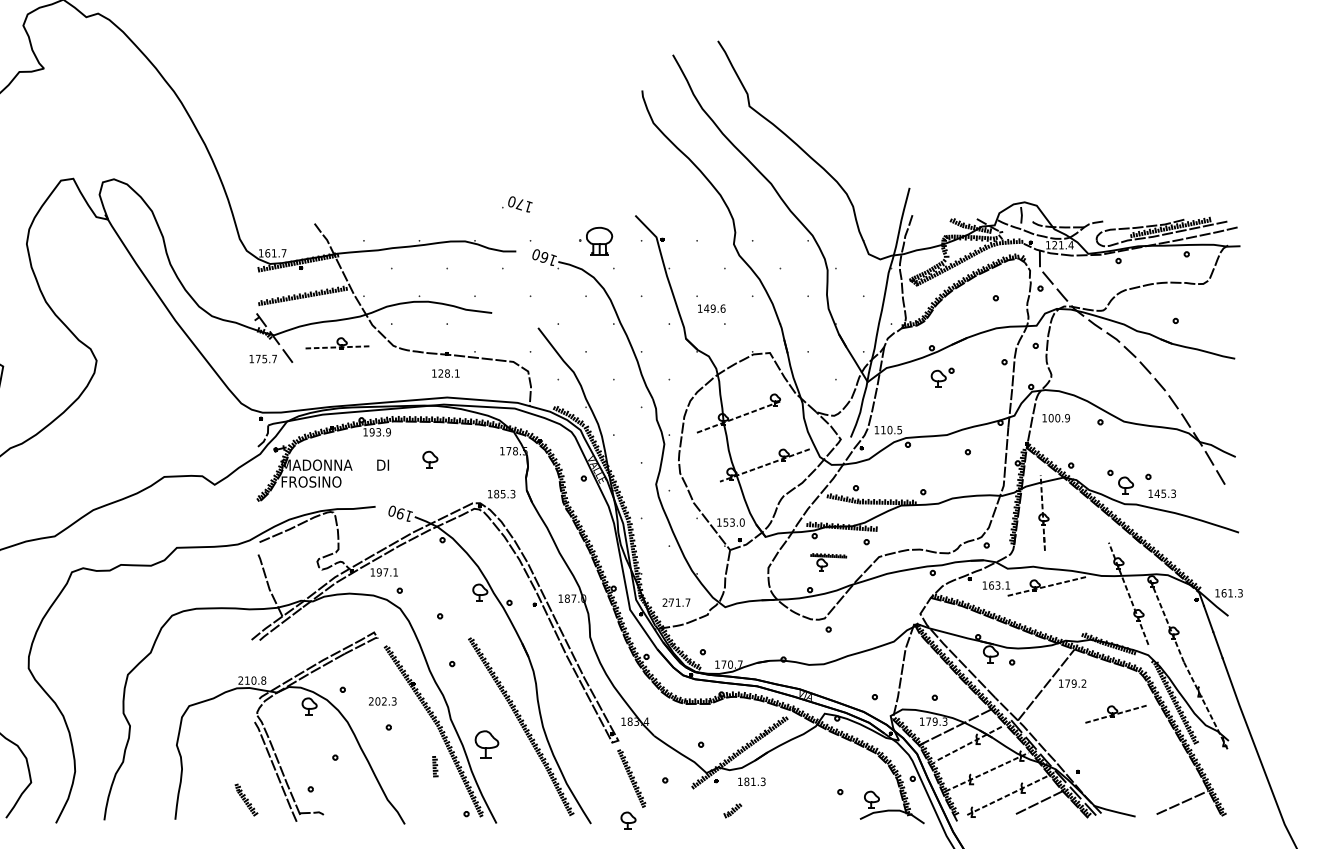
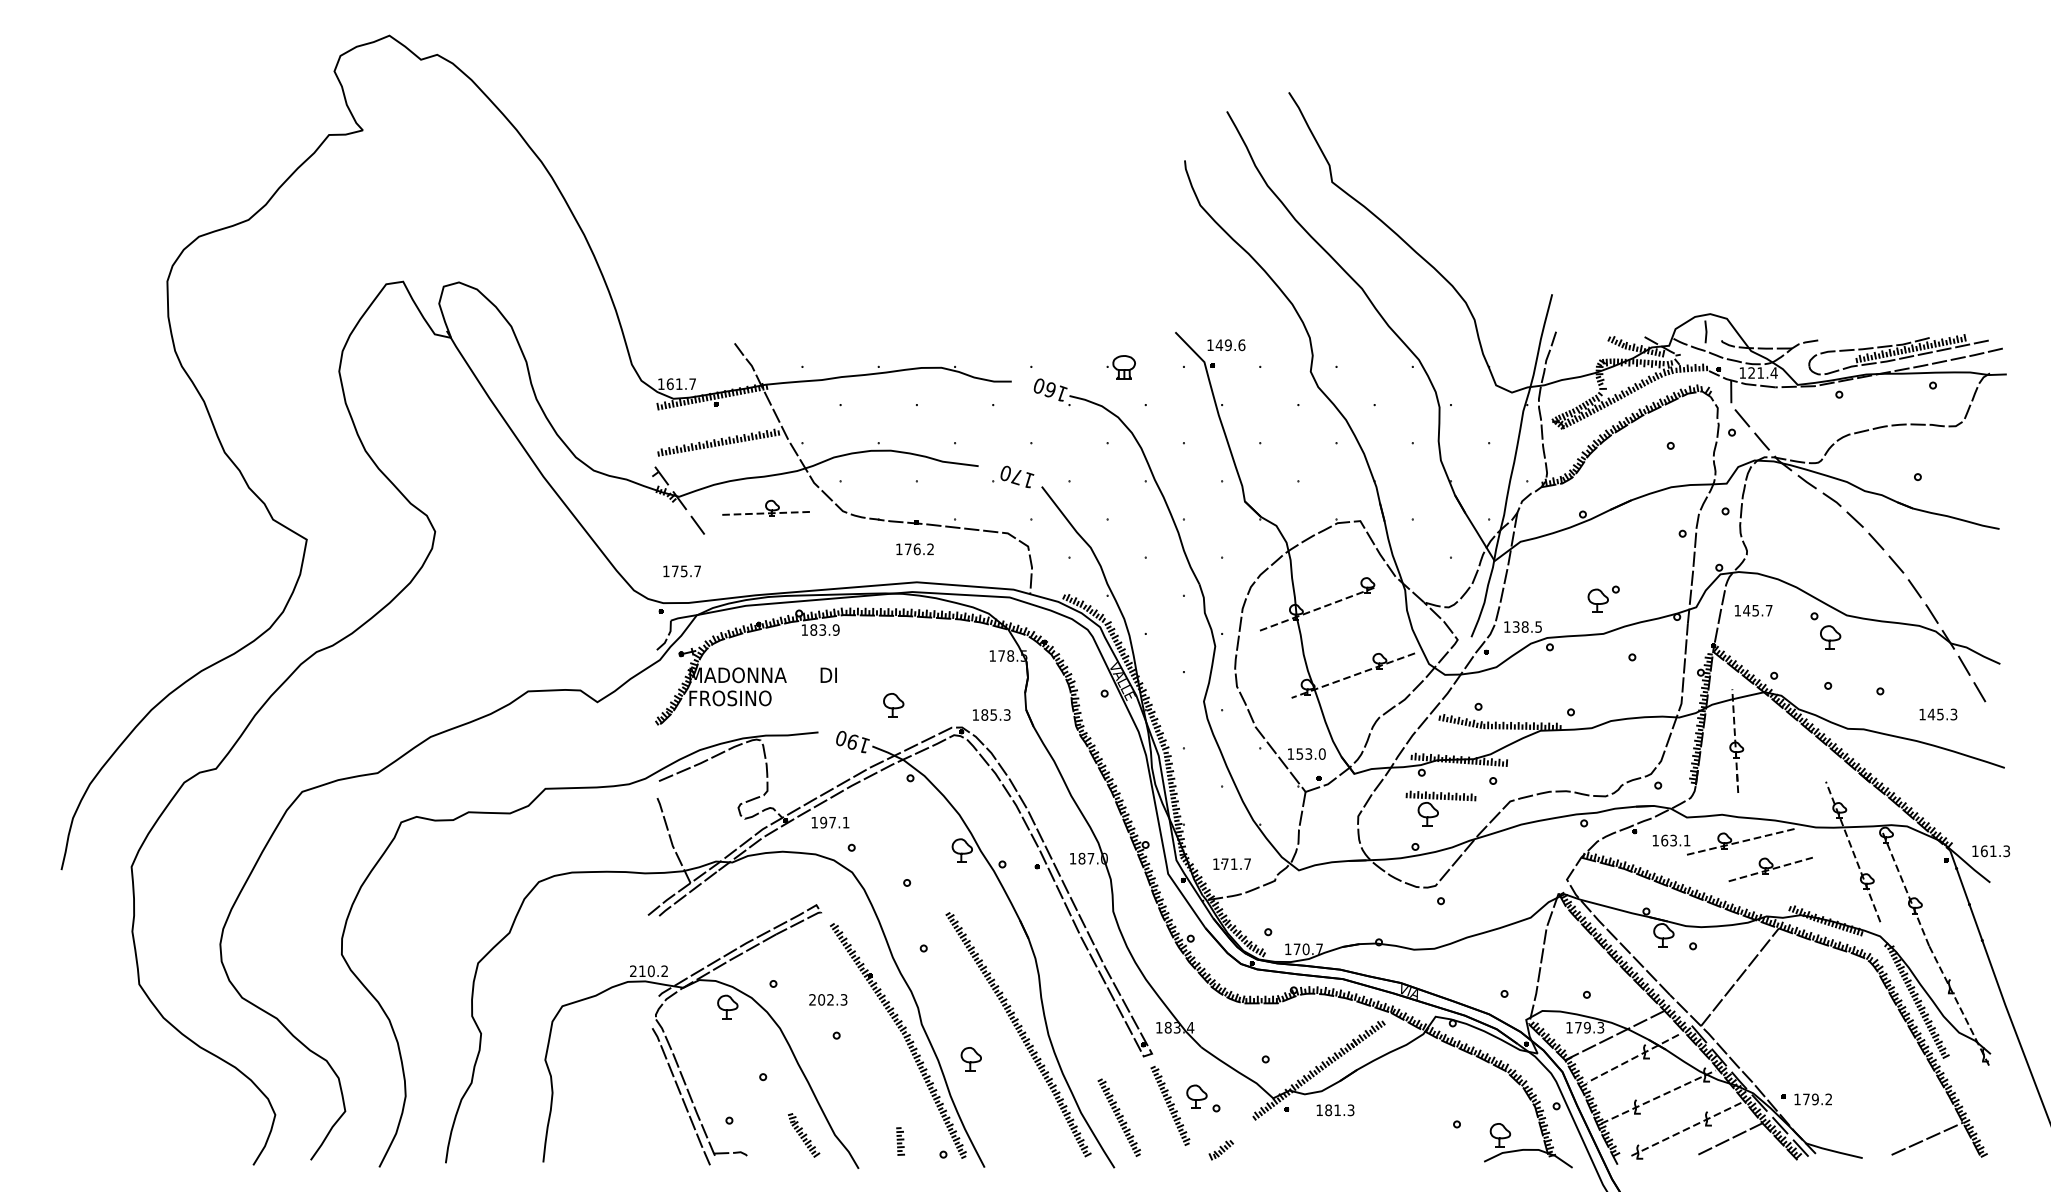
text: (517, 204) -> (1013, 476), moved
part: (595, 241) -> (1120, 367), size x0.62
text: (711, 308) -> (1226, 345), moved
text: (262, 359) -> (681, 571), moved
text: (448, 373) -> (918, 549), 128.1 -> 176.2
part: (942, 377) -> (1603, 598), moved
text: (1059, 418) -> (1757, 610), 100.9 -> 145.7
text: (886, 429) -> (1520, 626), 110.5 -> 138.5
text: (371, 431) -> (813, 629), 193.9 -> 183.9
part: (430, 460) -> (893, 705), moved
part: (1125, 485) -> (1830, 637), moved
text: (1162, 493) -> (1938, 714), moved
part: (828, 562) -> (1440, 808), size x1.43
text: (664, 602) -> (1215, 863), 271.7 -> 171.7
text: (263, 680) -> (664, 971), 210.8 -> 210.2
text: (1072, 683) -> (1812, 1099), moved
part: (1115, 714) -> (1770, 869), moved
part: (486, 744) -> (970, 1059), size x0.62
part: (435, 766) -> (900, 1141), moved
part: (593, 787) -> (1118, 1117), added
part: (246, 800) -> (804, 1135), moved
part: (732, 811) -> (1220, 1150), moved
part: (628, 820) -> (1196, 1096), moved

